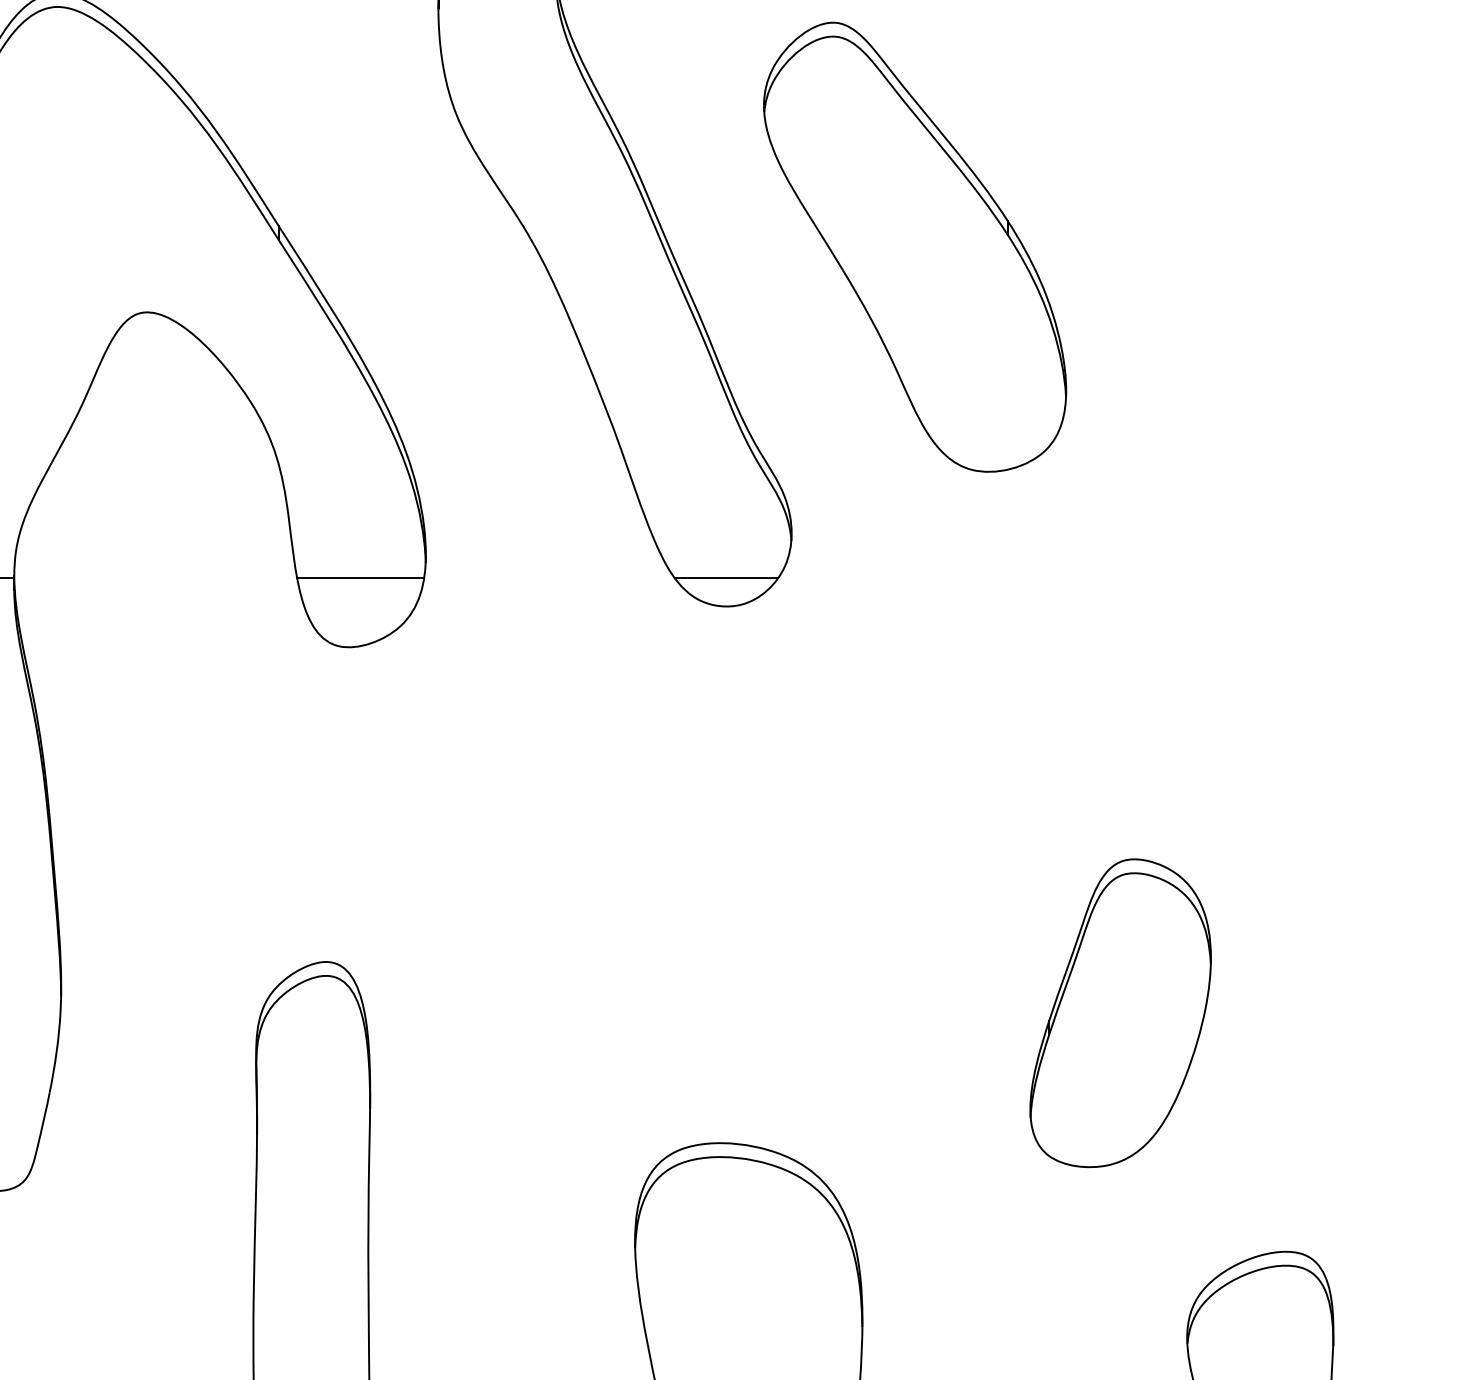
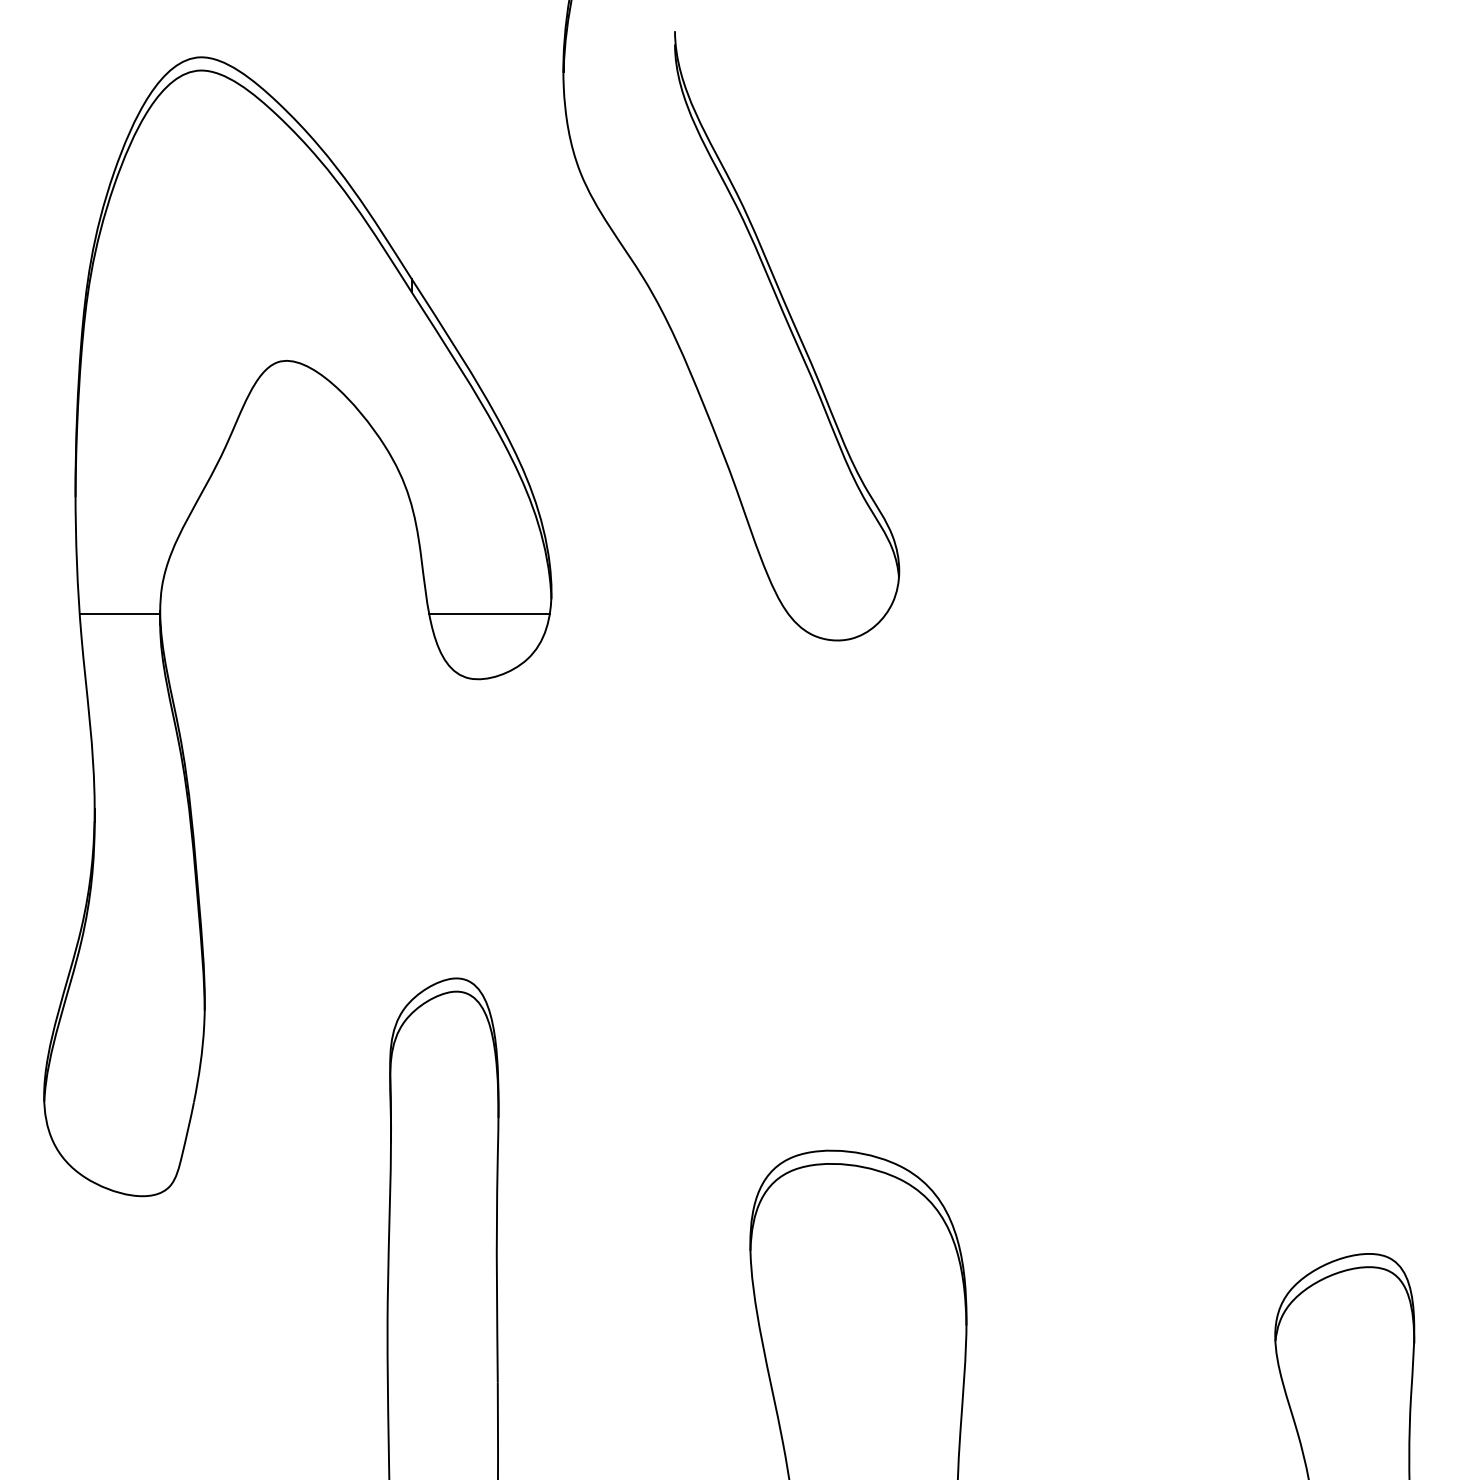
part: (915, 246) -> (1016, 298), removed
line: (726, 578) -> (837, 613), removed
part: (1120, 1013) -> (1211, 1027), removed

